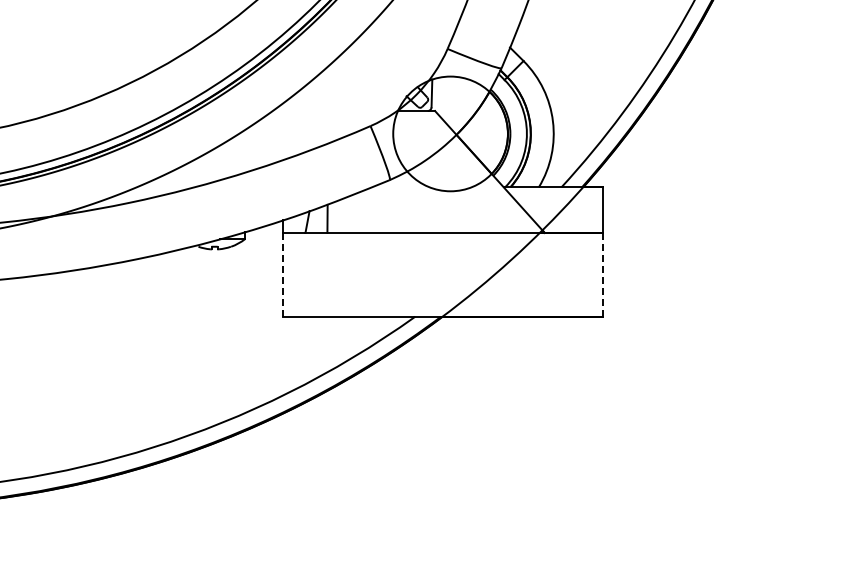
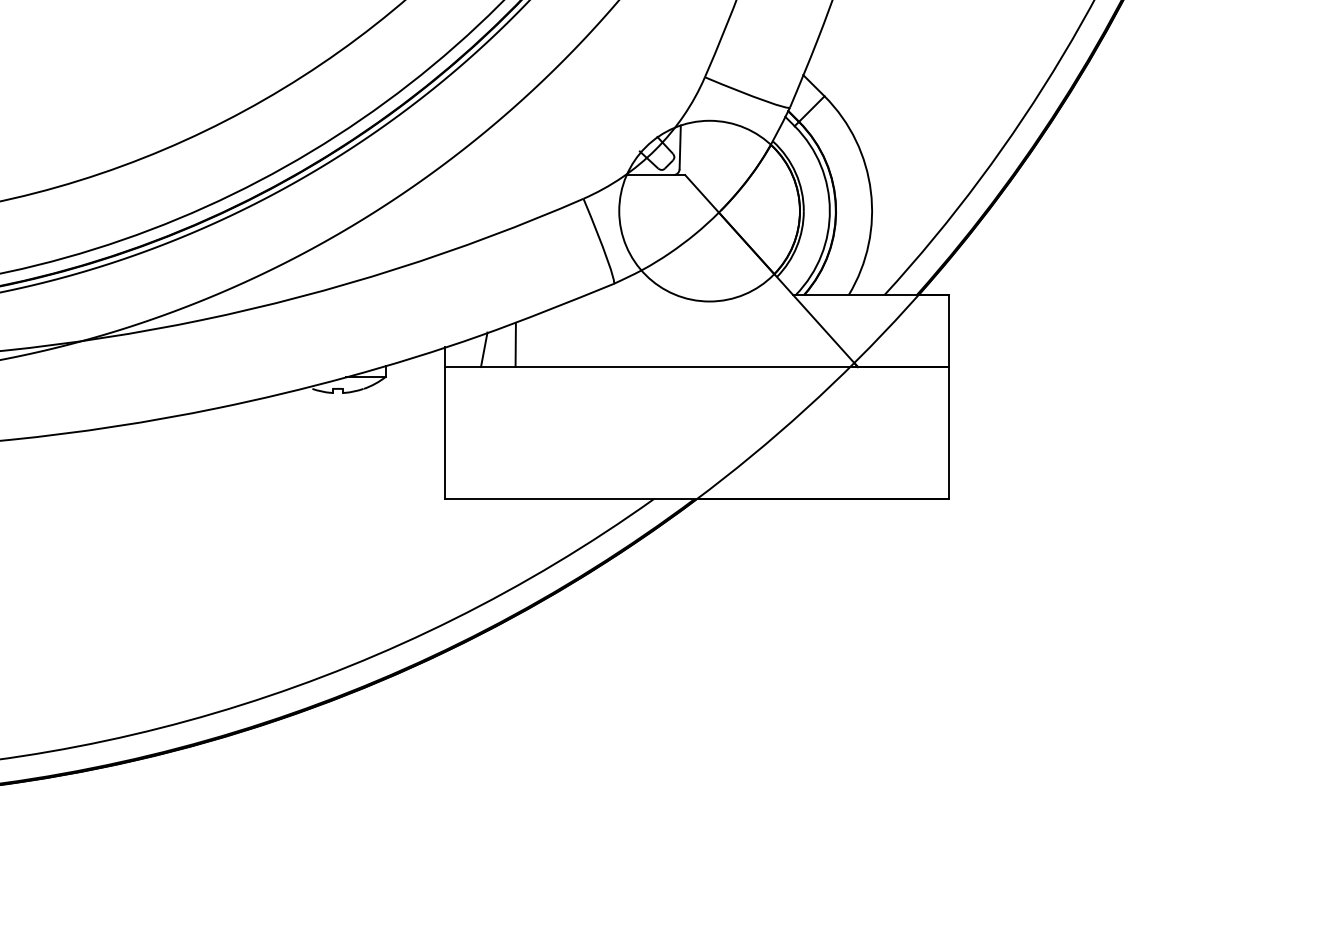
line: (282, 274) -> (444, 432), dashed -> solid
line: (602, 274) -> (948, 432), dashed -> solid

